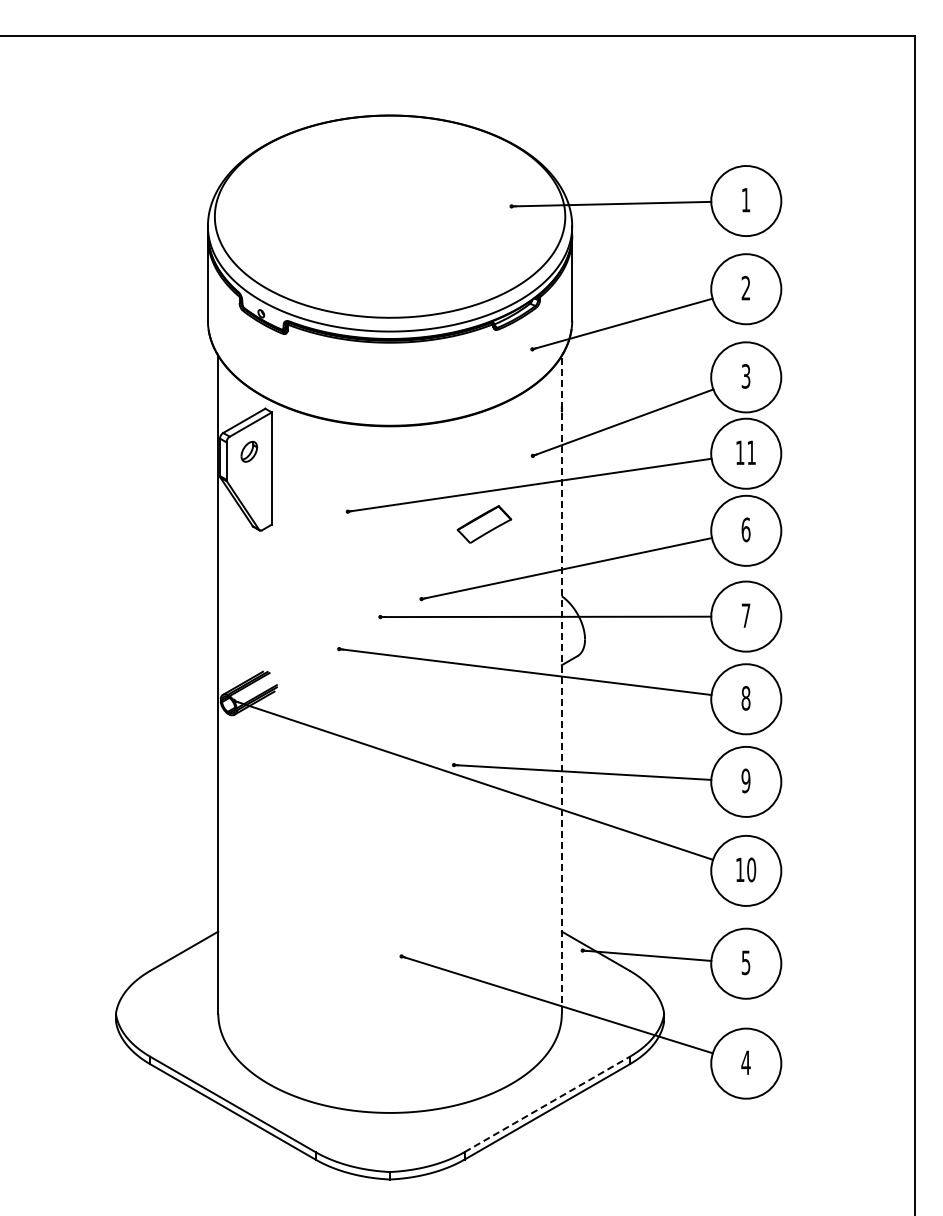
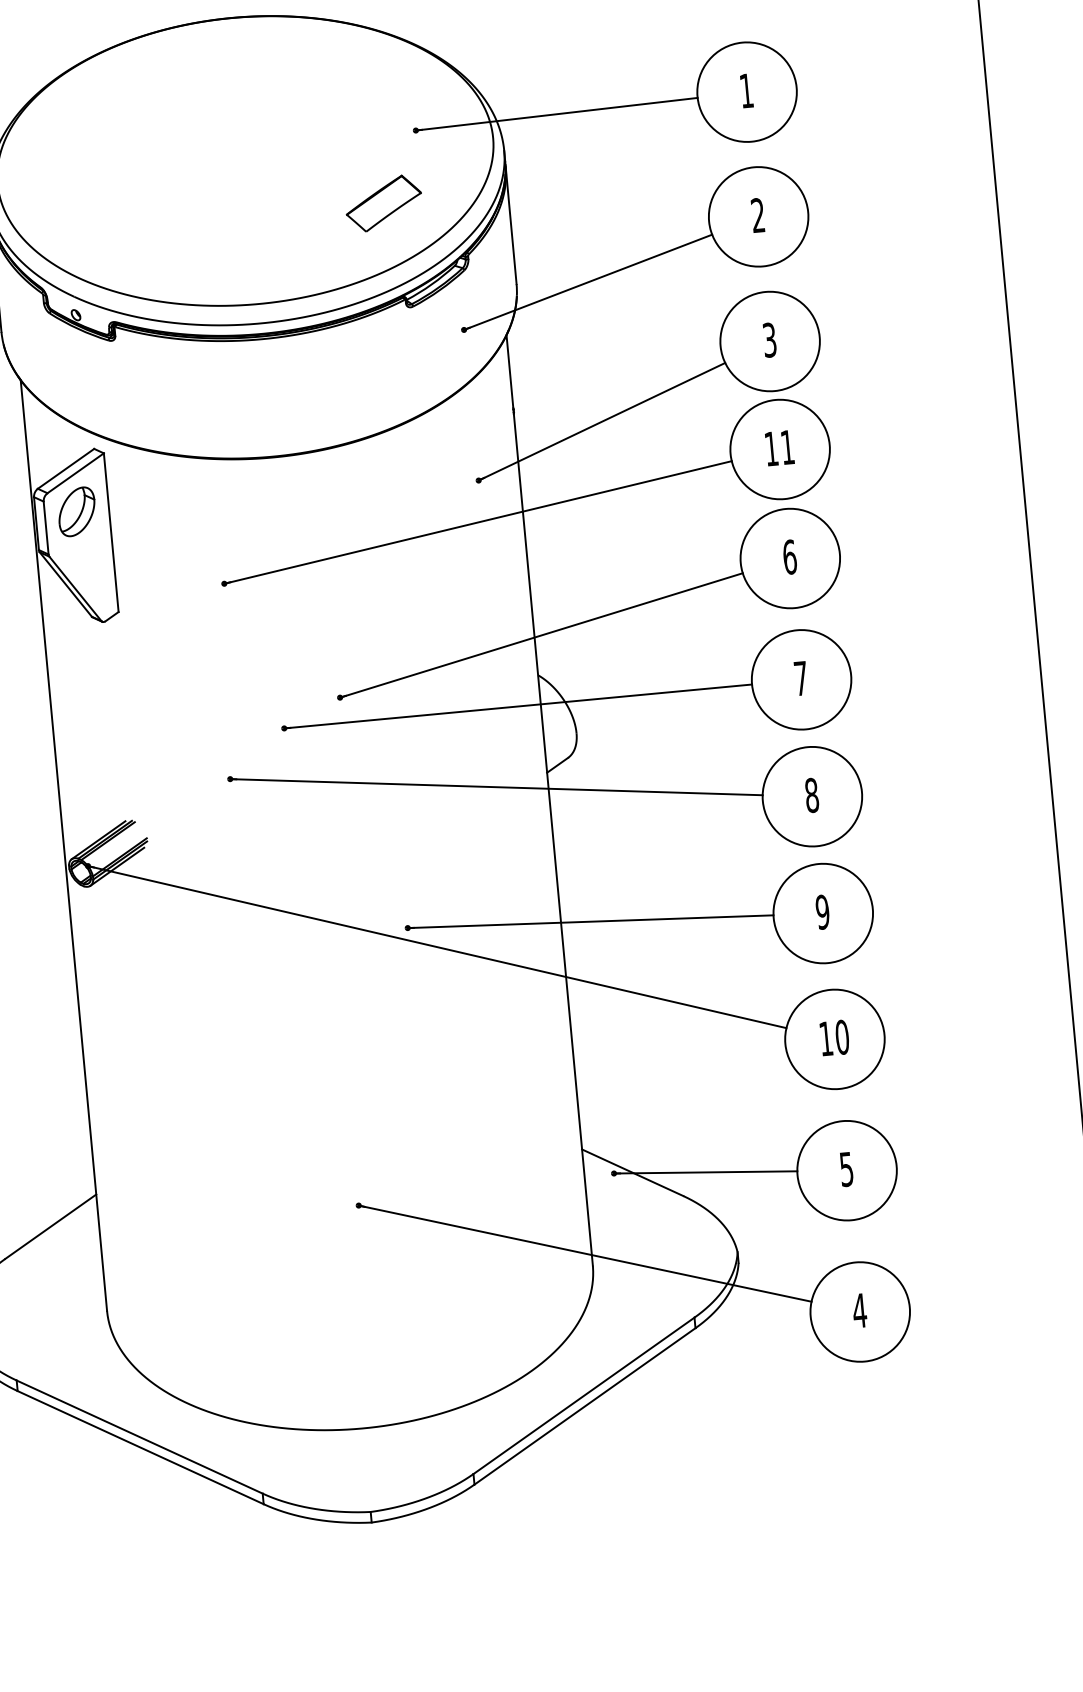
part: (249, 451) -> (77, 511), size x1.67
part: (484, 524) -> (384, 203), moved
line: (561, 684) -> (549, 800), dashed -> solid
line: (547, 1104) -> (584, 1395), dashed -> solid

